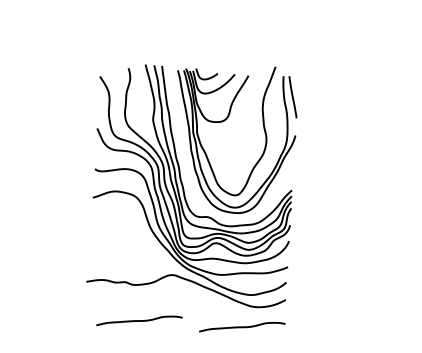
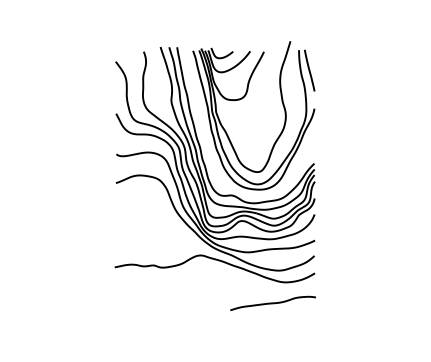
curve: (138, 320) -> (169, 302), removed

